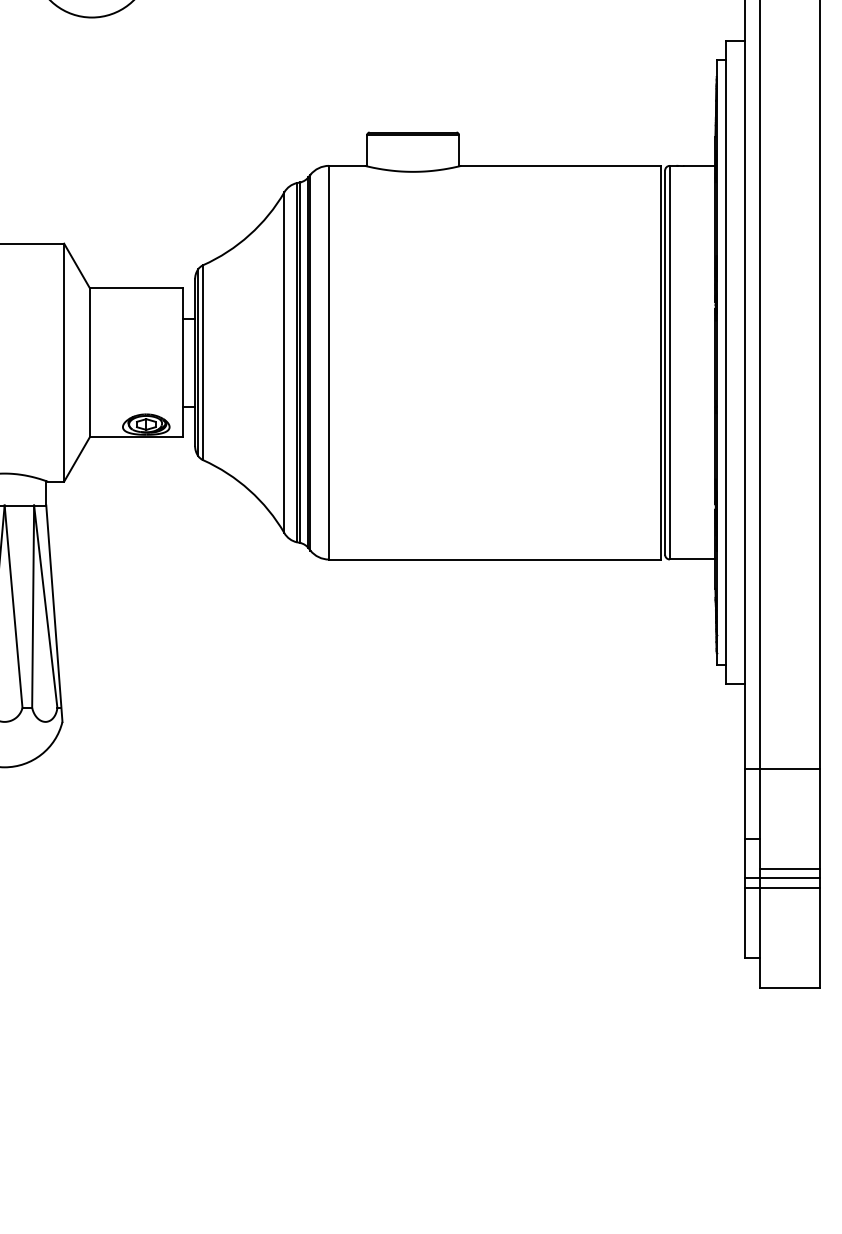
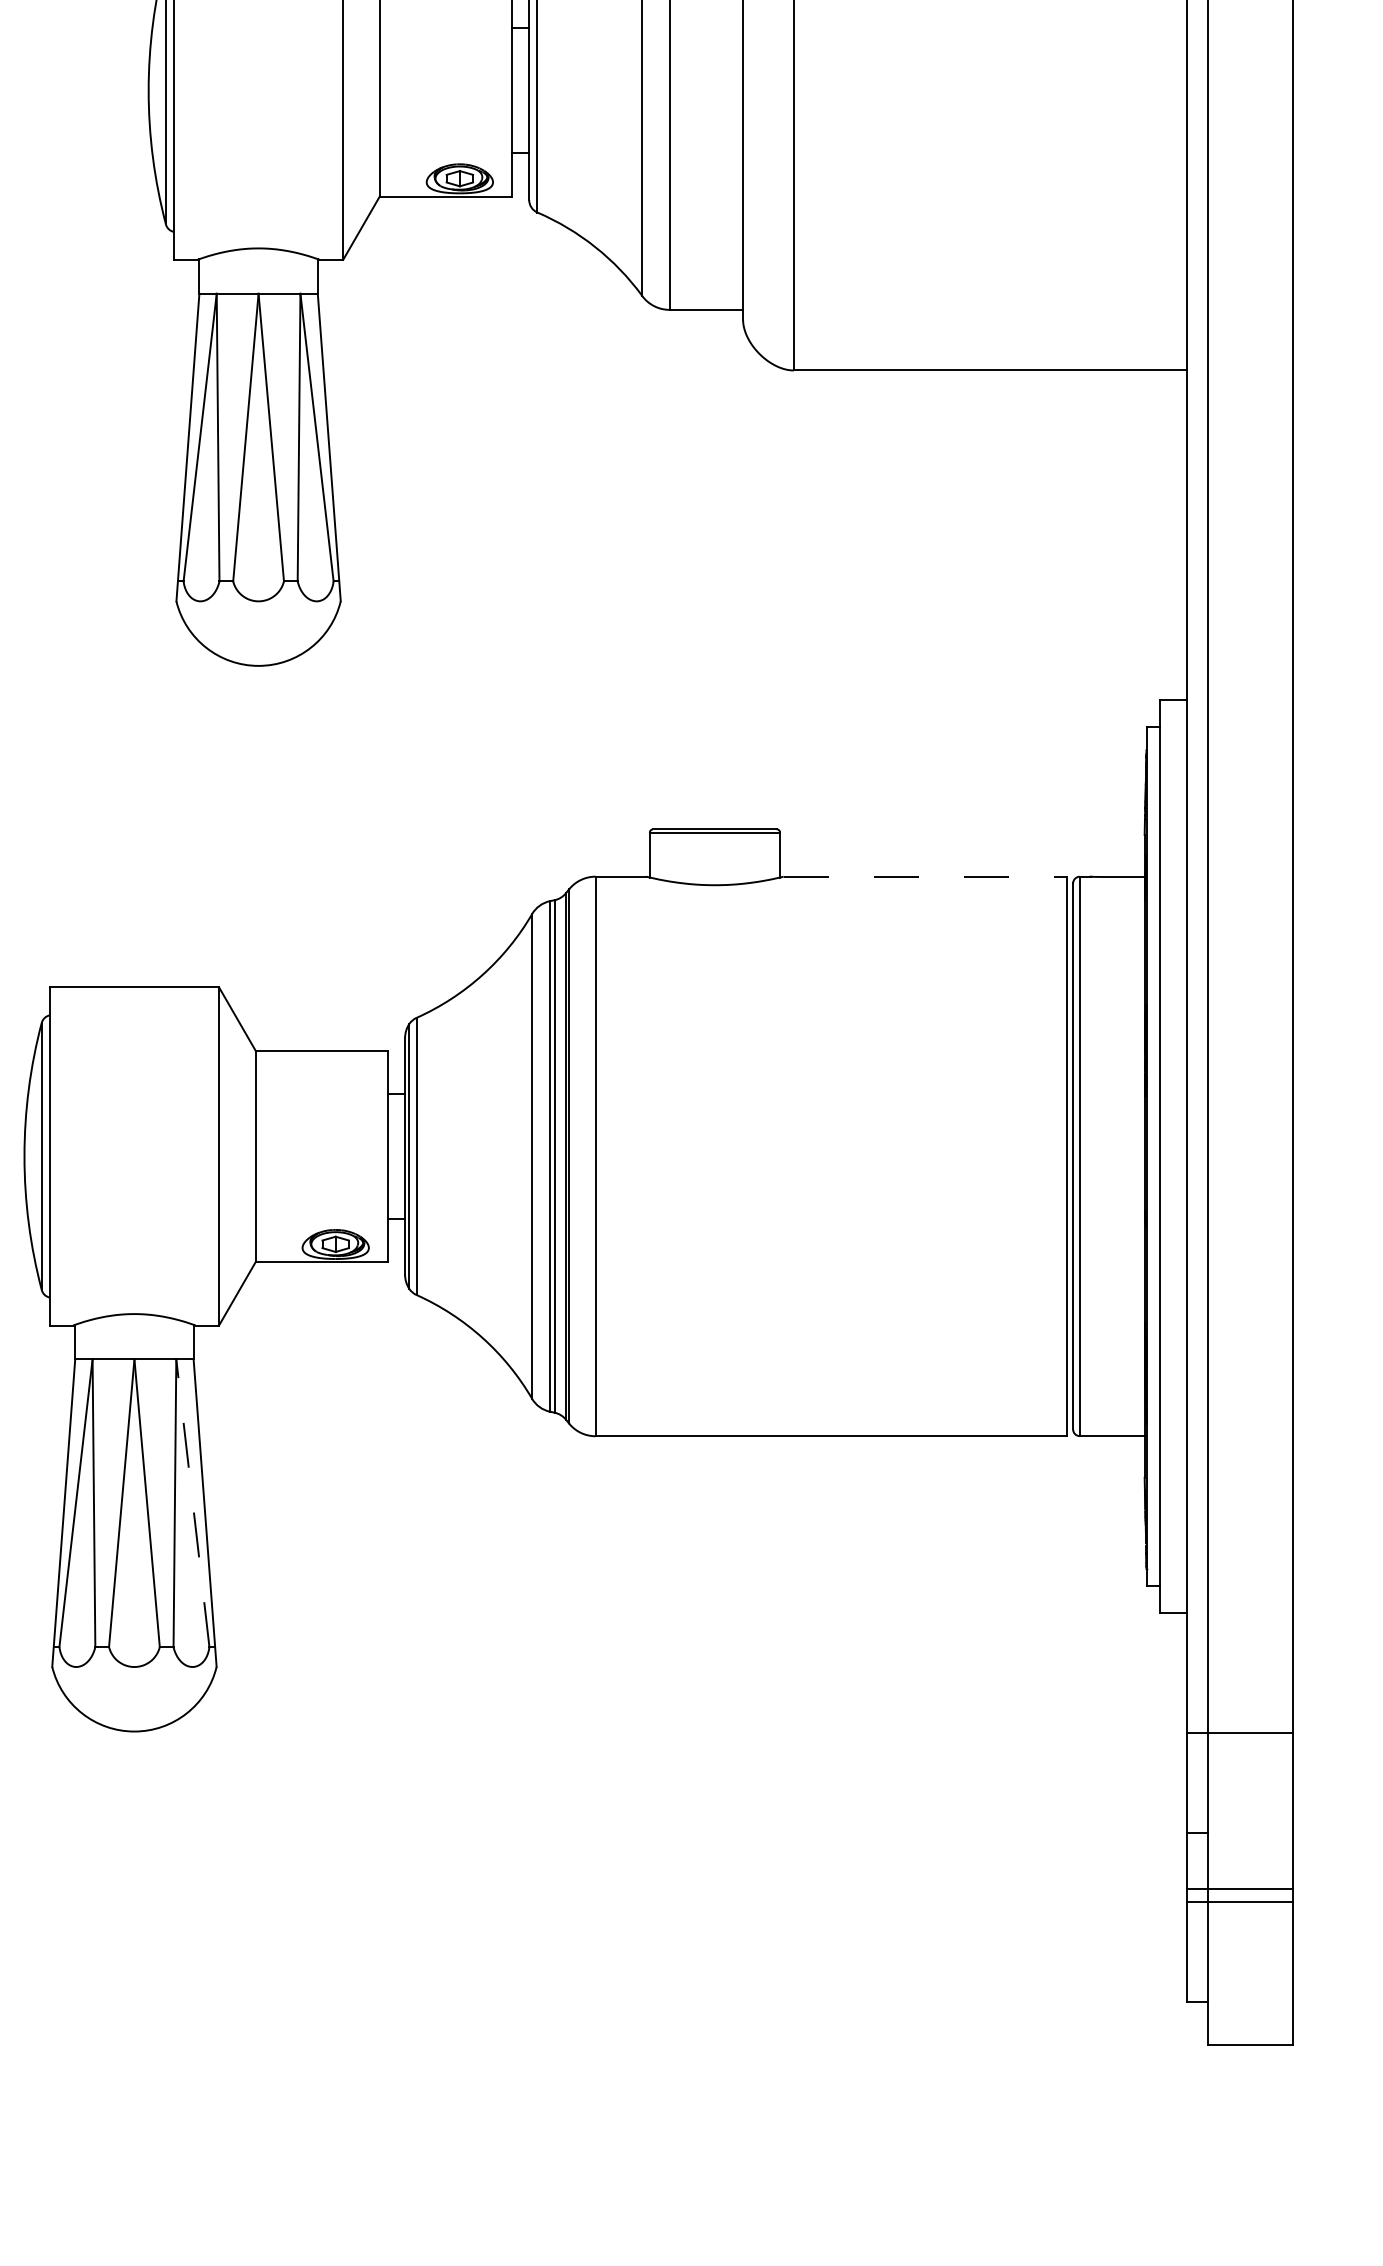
line: (561, 165) -> (925, 876), solid -> dashed
line: (45, 606) -> (192, 1503), solid -> dashed
line: (789, 868) -> (1250, 1875), removed

